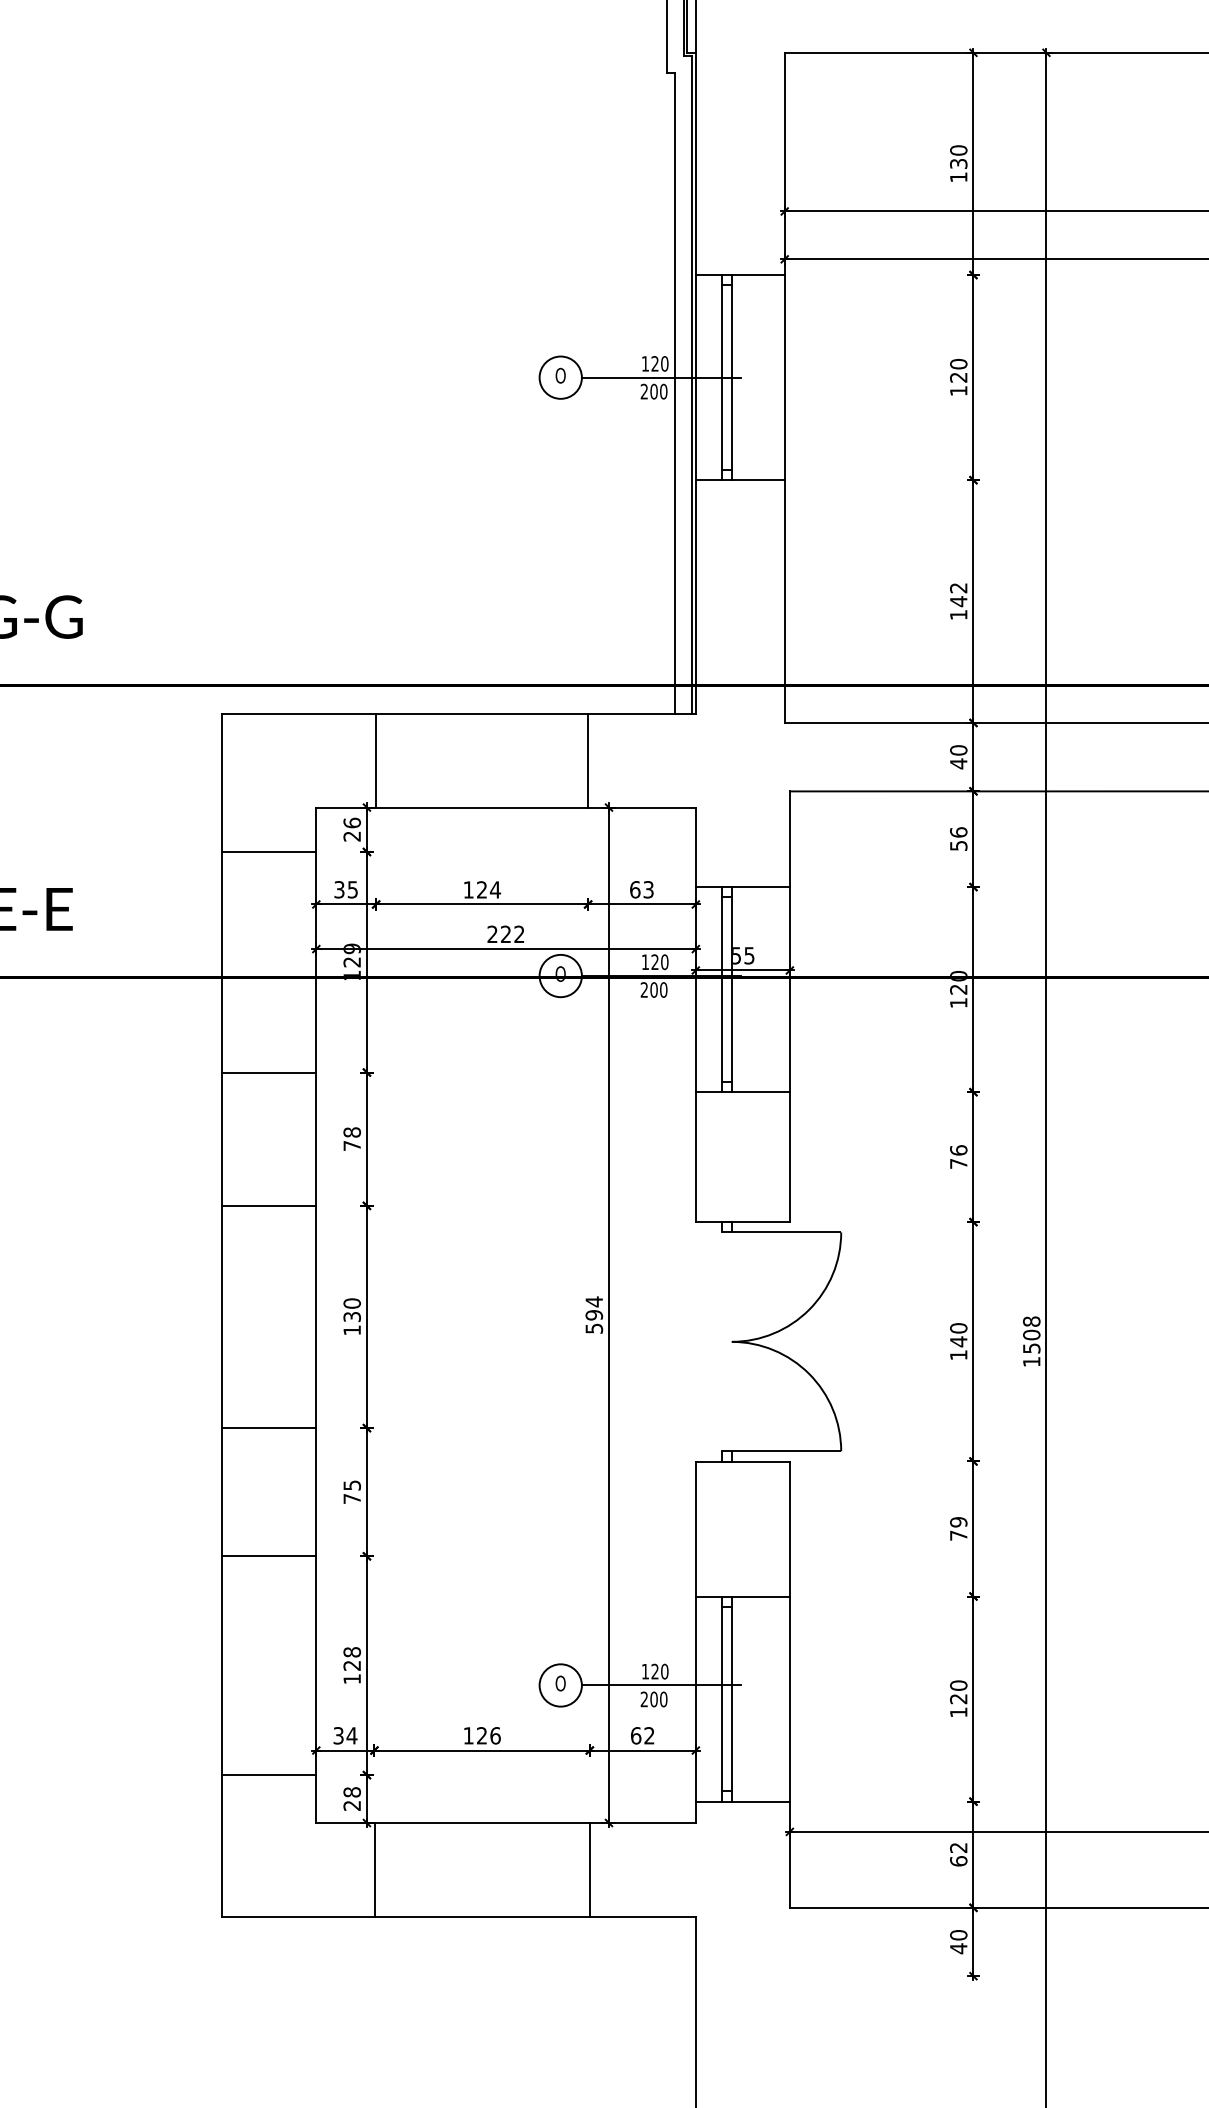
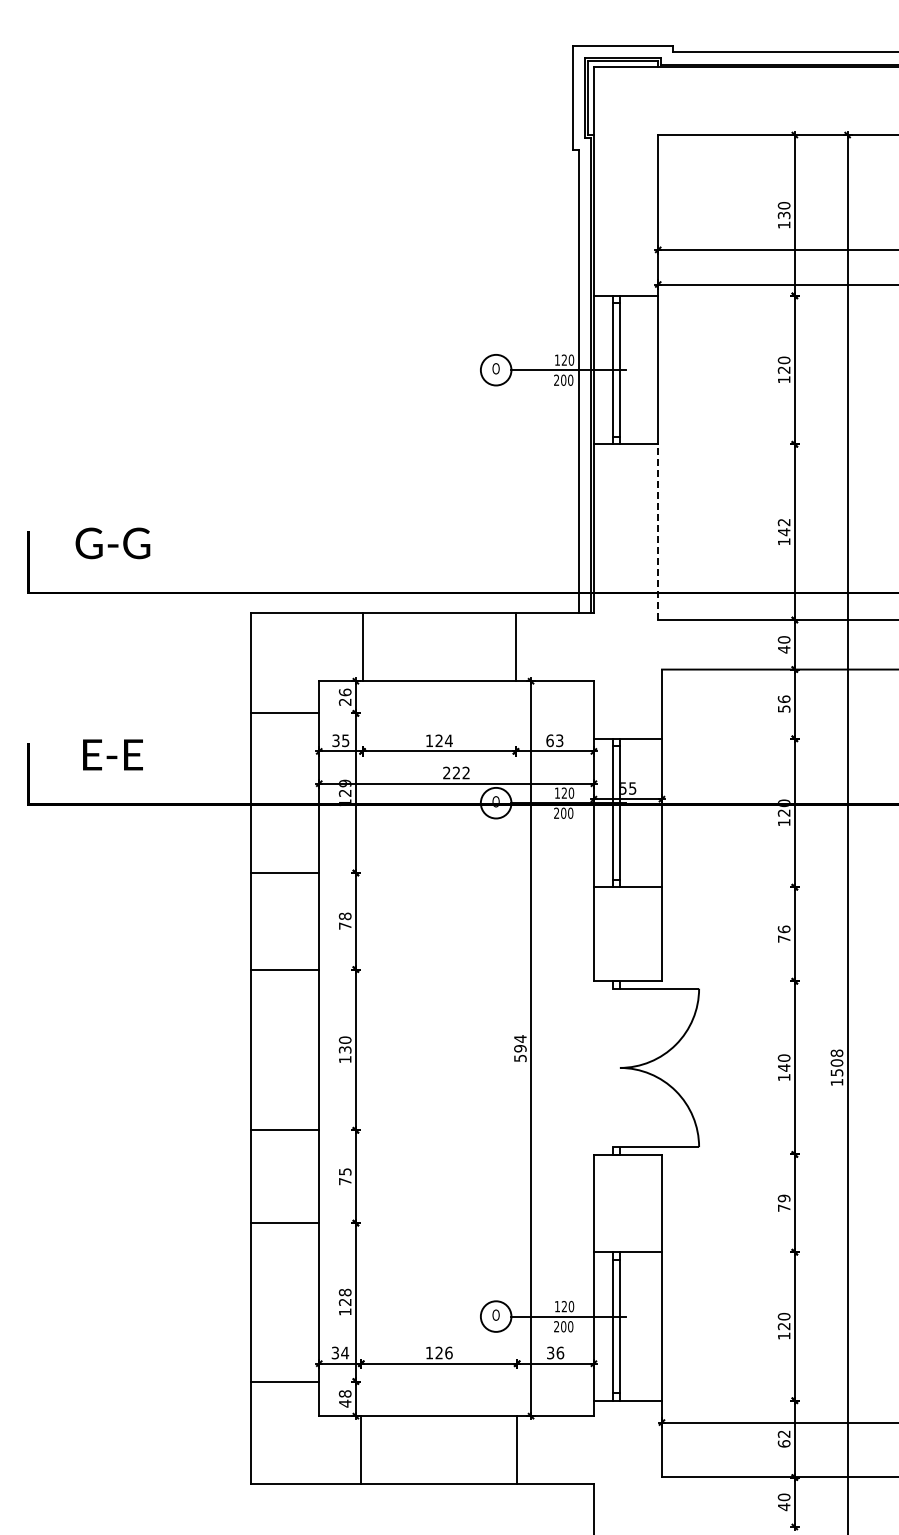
line: (785, 601) -> (658, 532), solid -> dashed
text: (642, 1735) -> (555, 1352), 62 -> 36
text: (351, 1805) -> (344, 1403), 28 -> 48

